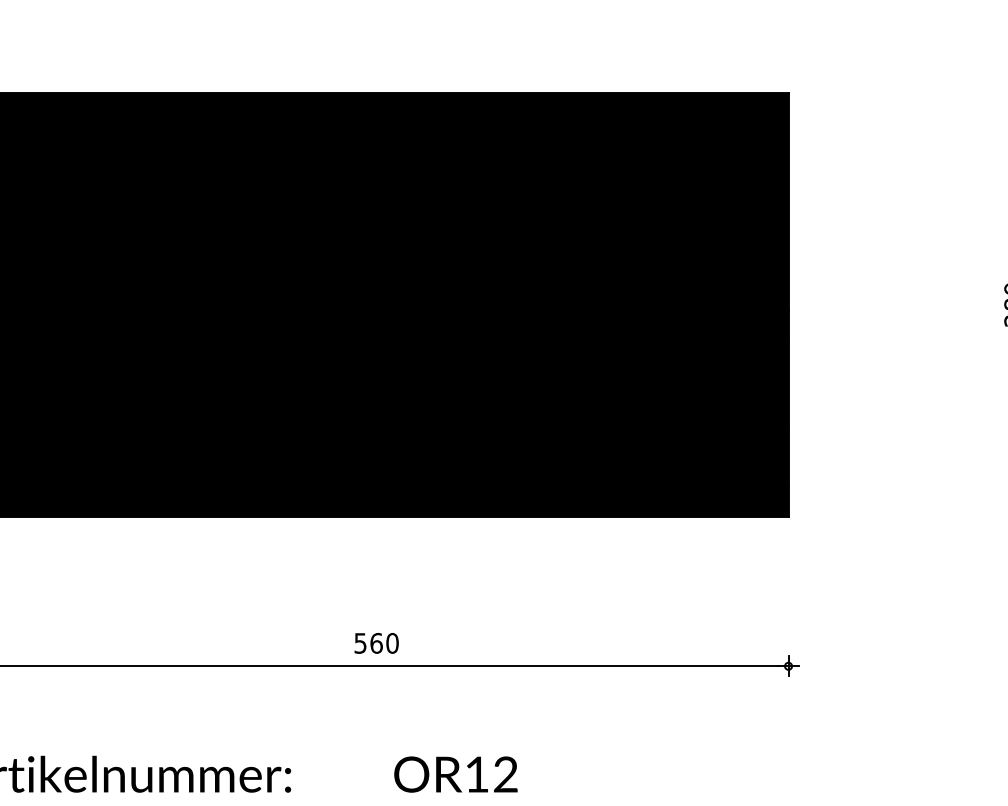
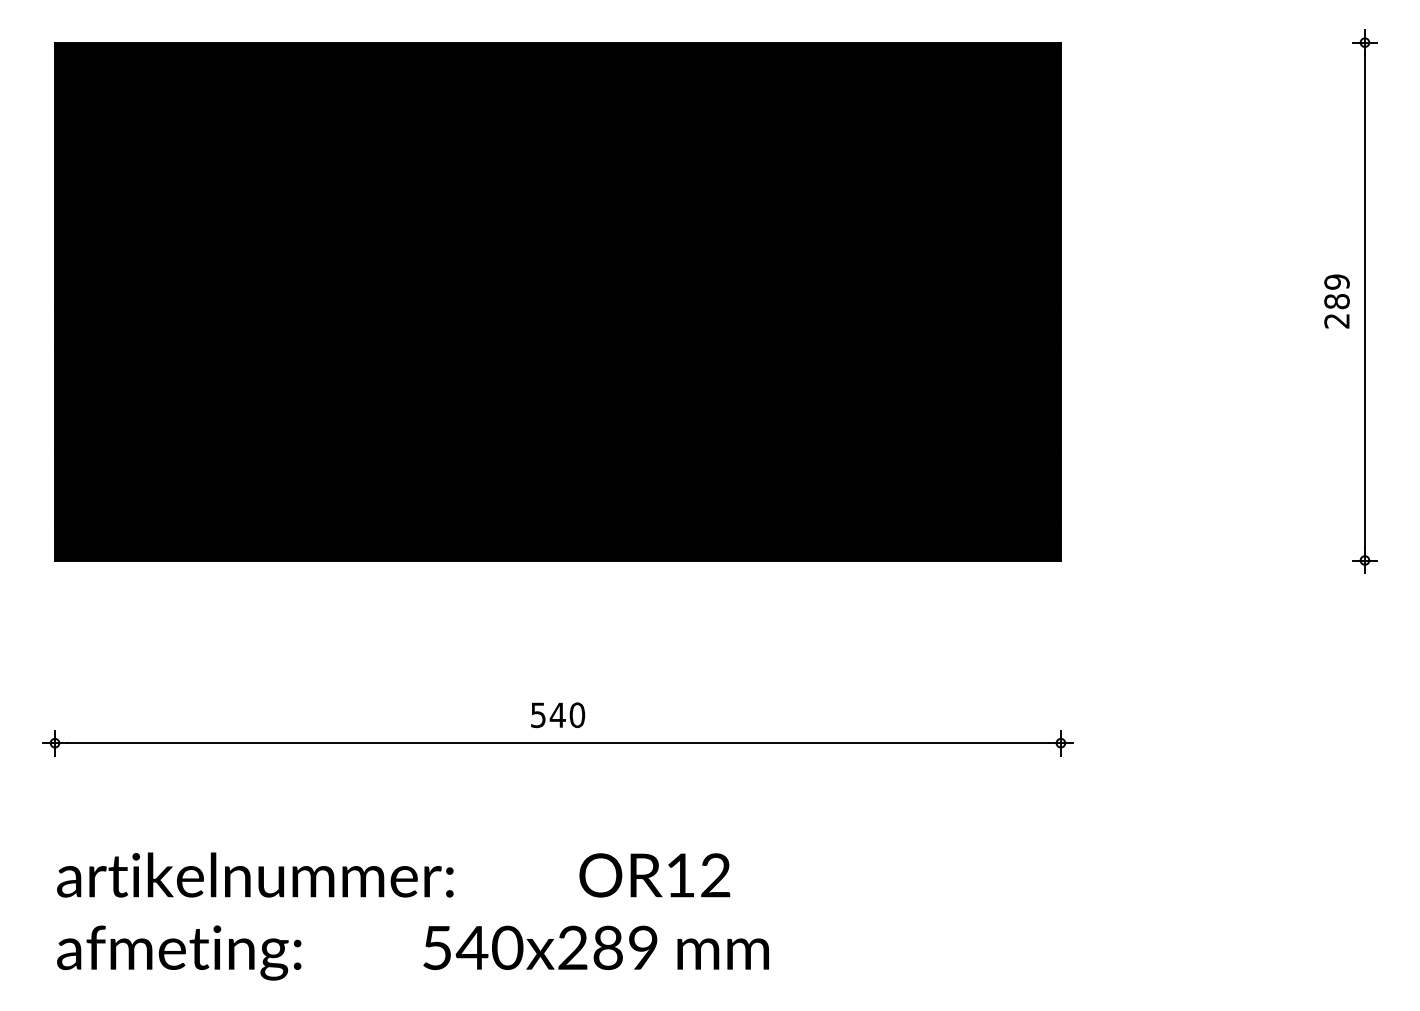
text: (376, 643) -> (557, 715), 560 -> 540

